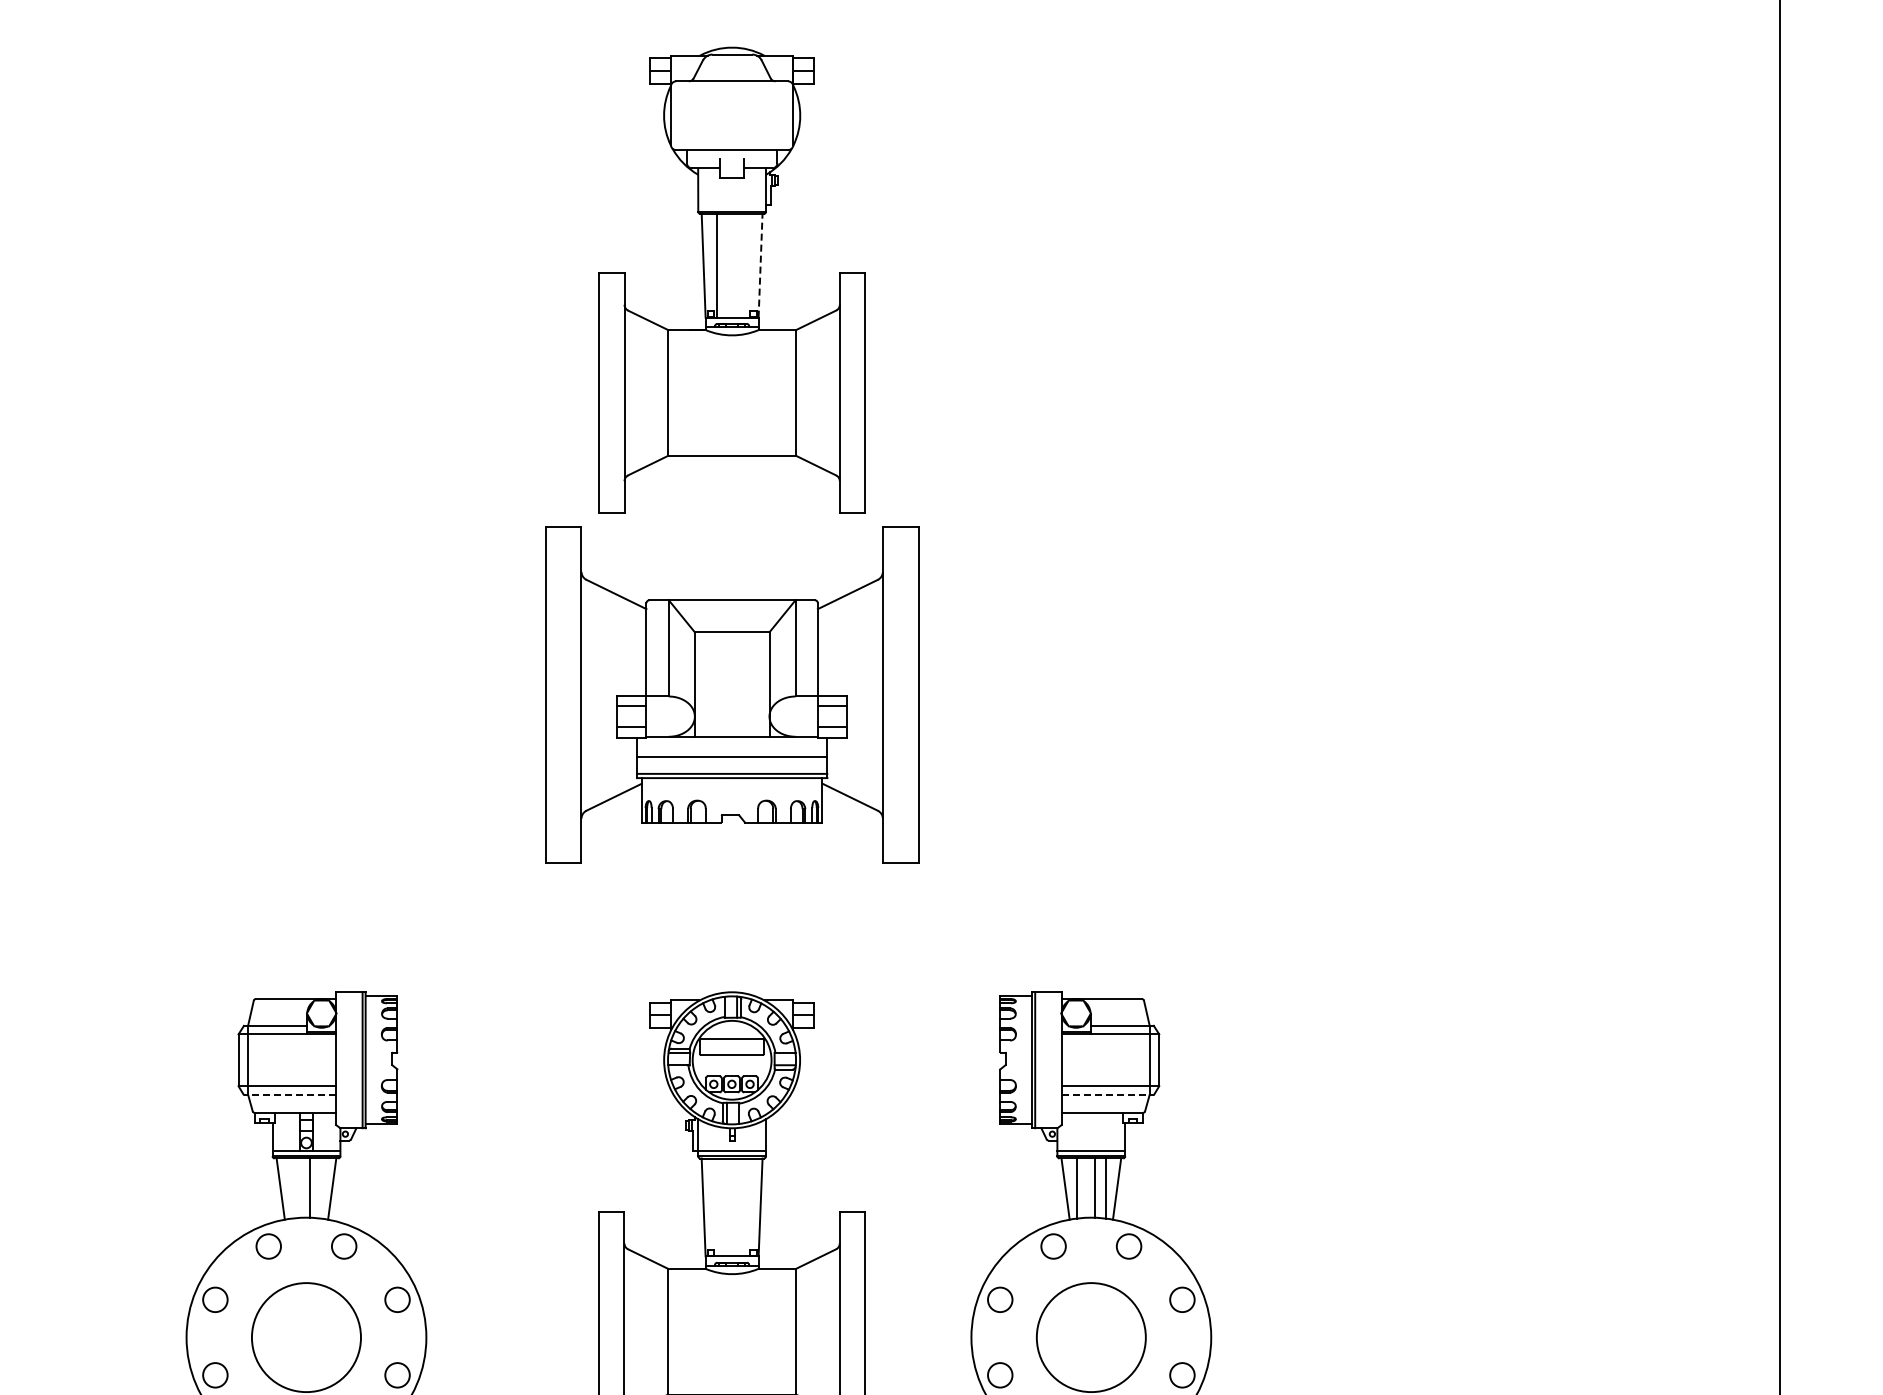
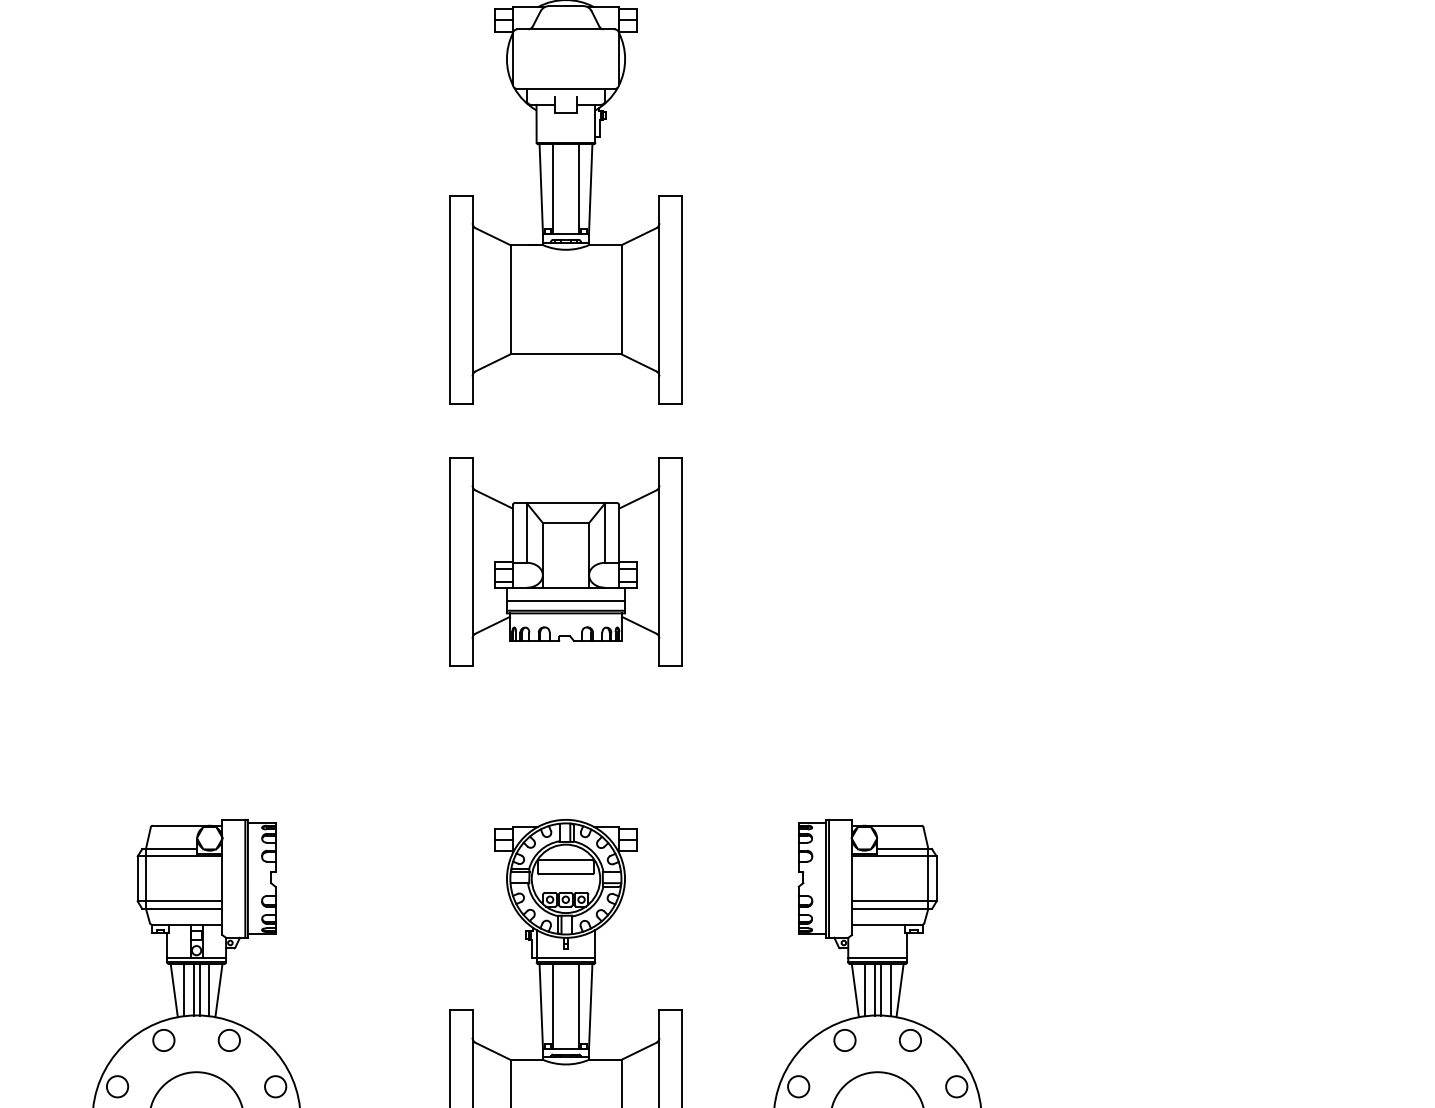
line: (747, 265) -> (579, 189), added
line: (760, 265) -> (590, 189), dashed -> solid
part: (731, 694) -> (565, 561), size x0.71
line: (289, 1094) -> (181, 908), dashed -> solid
line: (1108, 1094) -> (892, 908), dashed -> solid
line: (303, 1187) -> (194, 989), added
line: (1087, 1187) -> (874, 989), added
line: (291, 1188) -> (183, 990), added
line: (321, 1188) -> (209, 990), added
line: (717, 1207) -> (553, 1006), added
line: (747, 1207) -> (579, 1006), added

